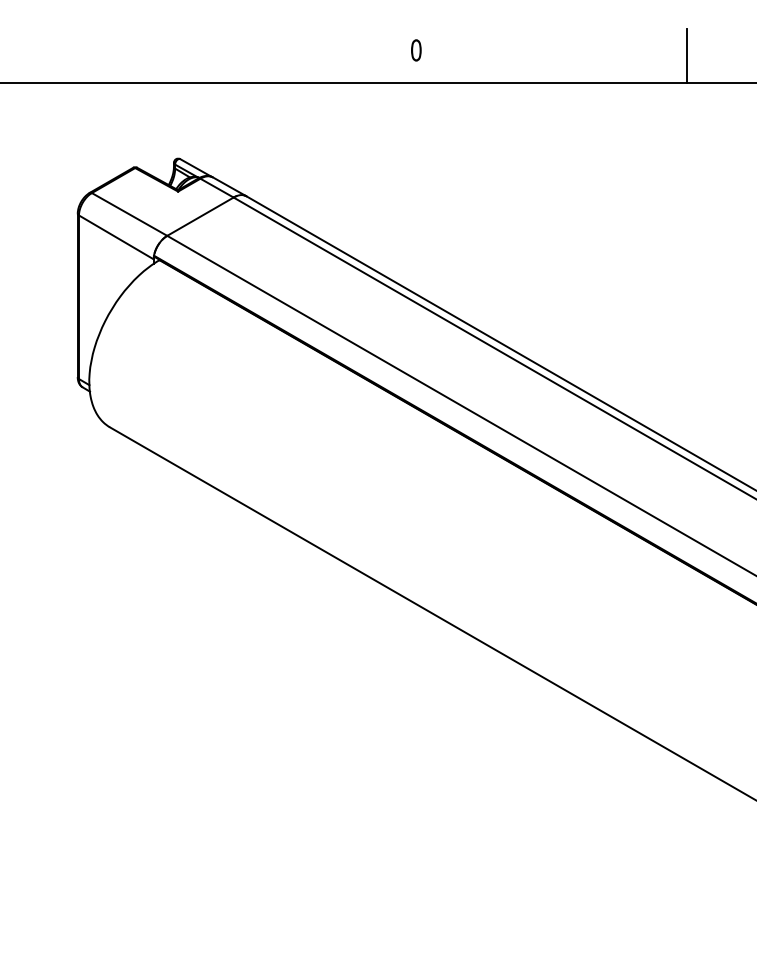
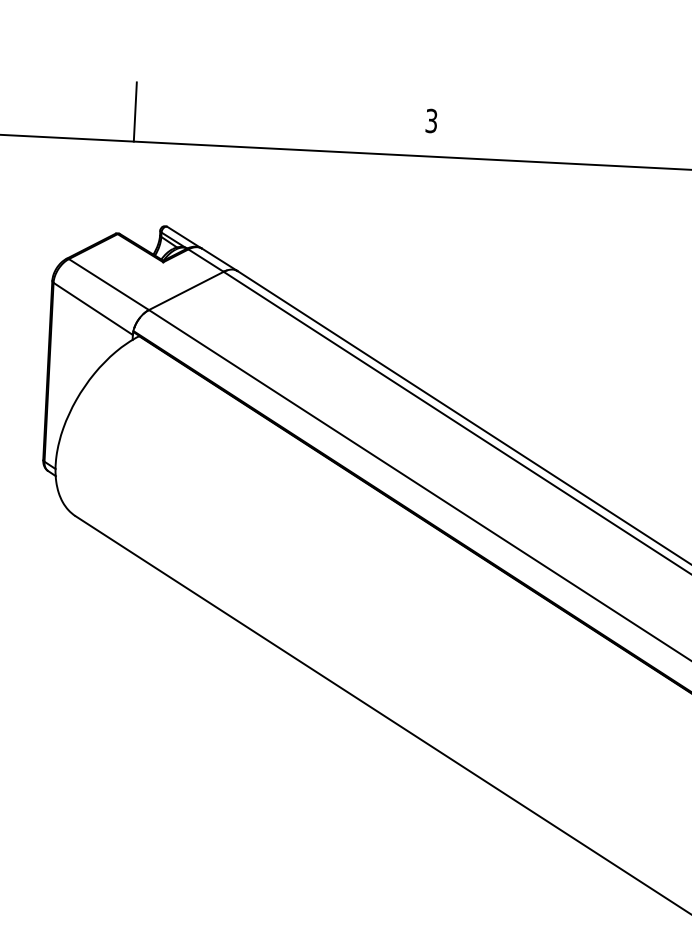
text: (416, 50) -> (431, 121), 0 -> 3
line: (145, 55) -> (135, 111), added

